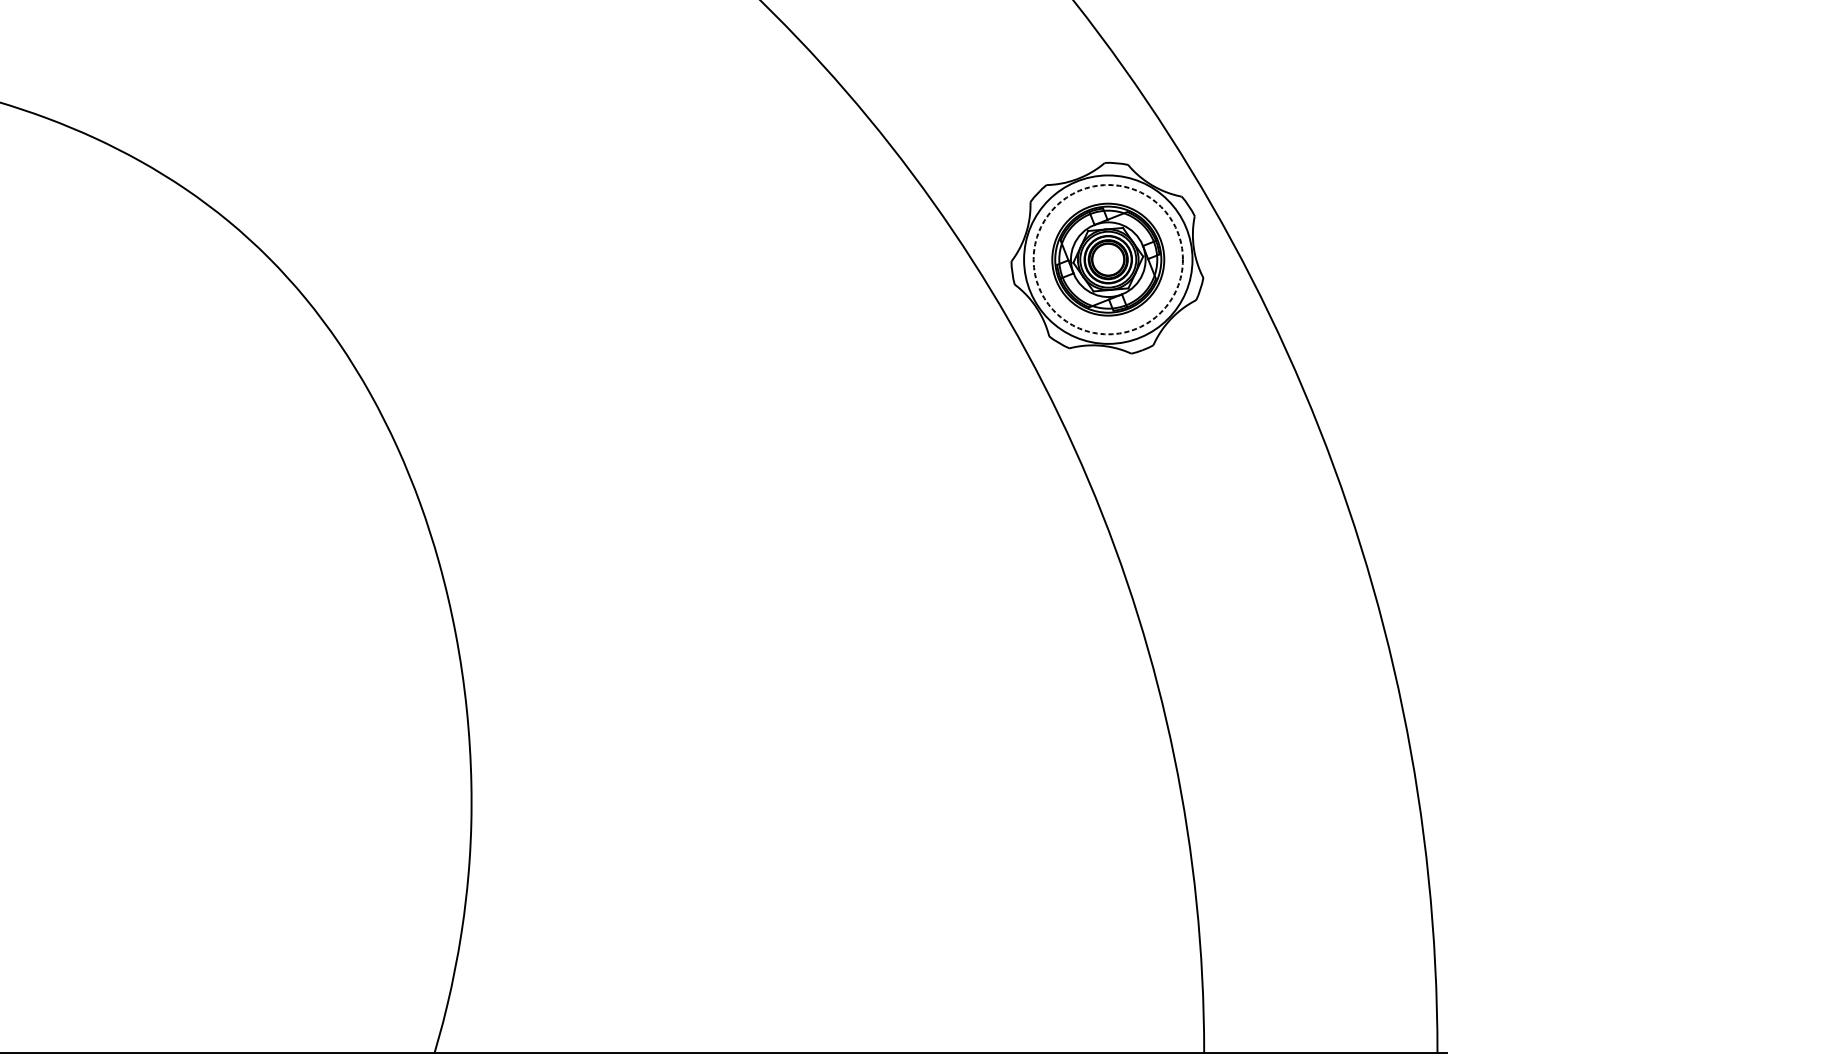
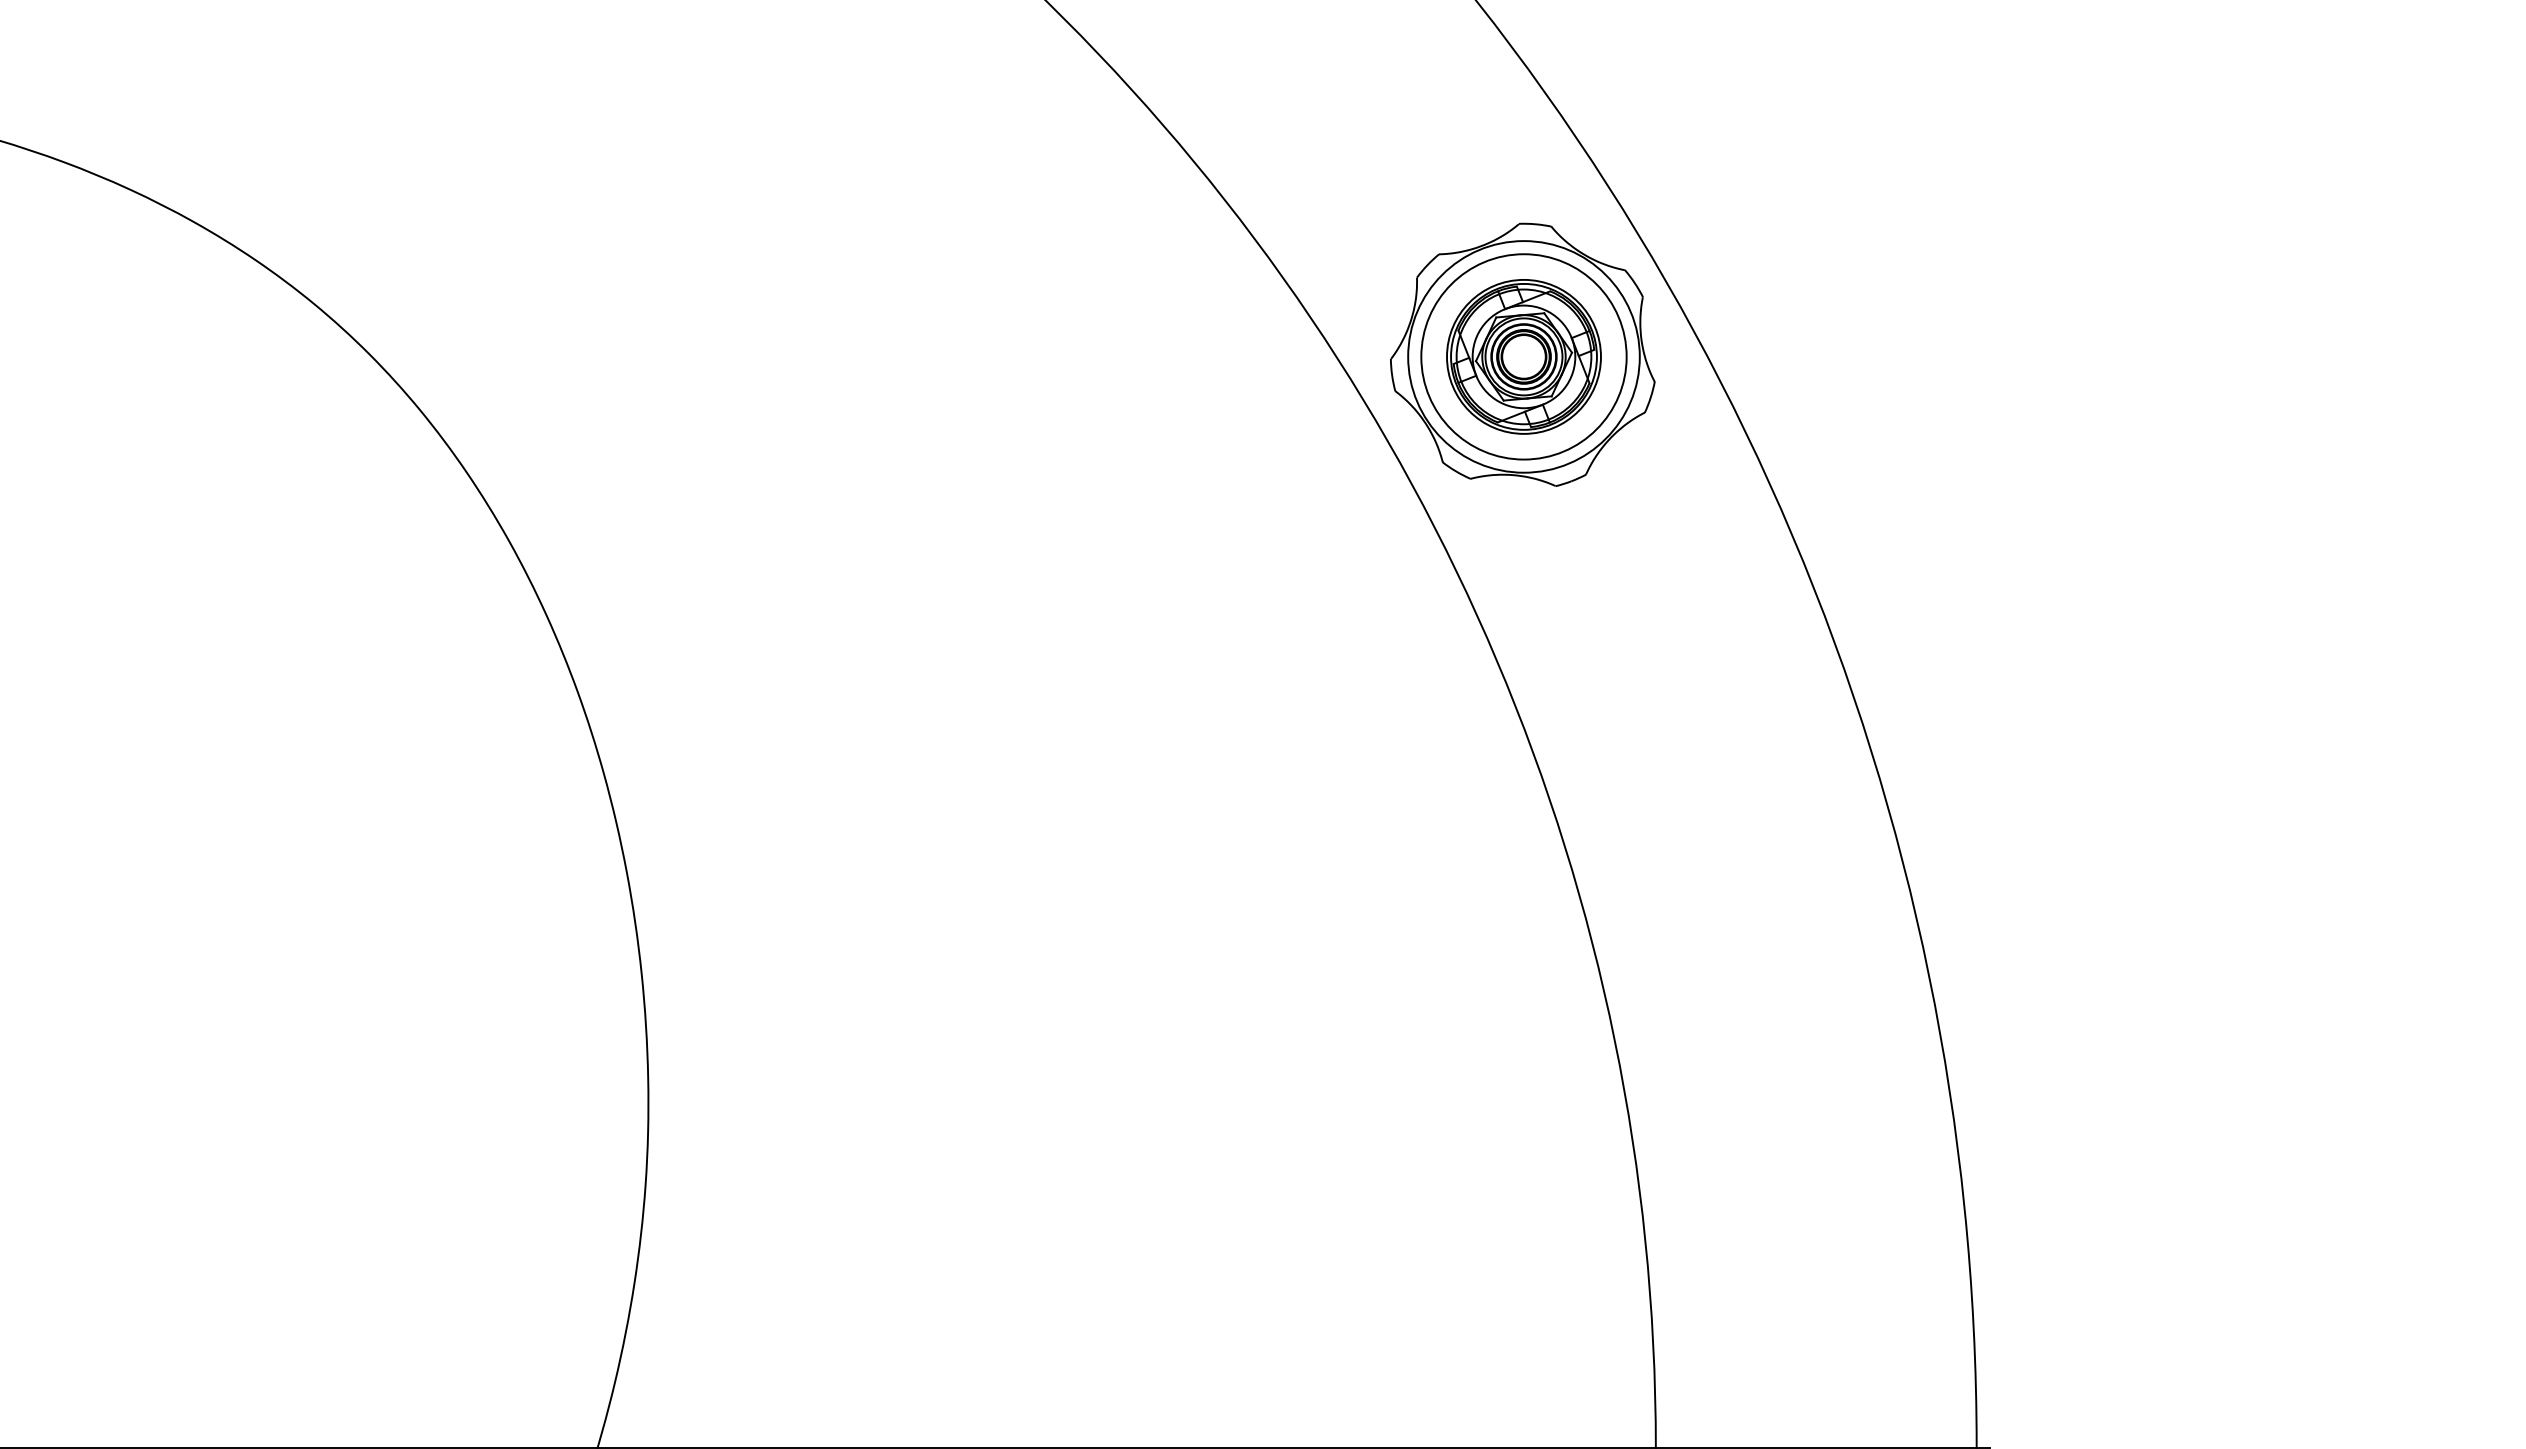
circle: (1107, 259) -> (1523, 356), dashed -> solid

